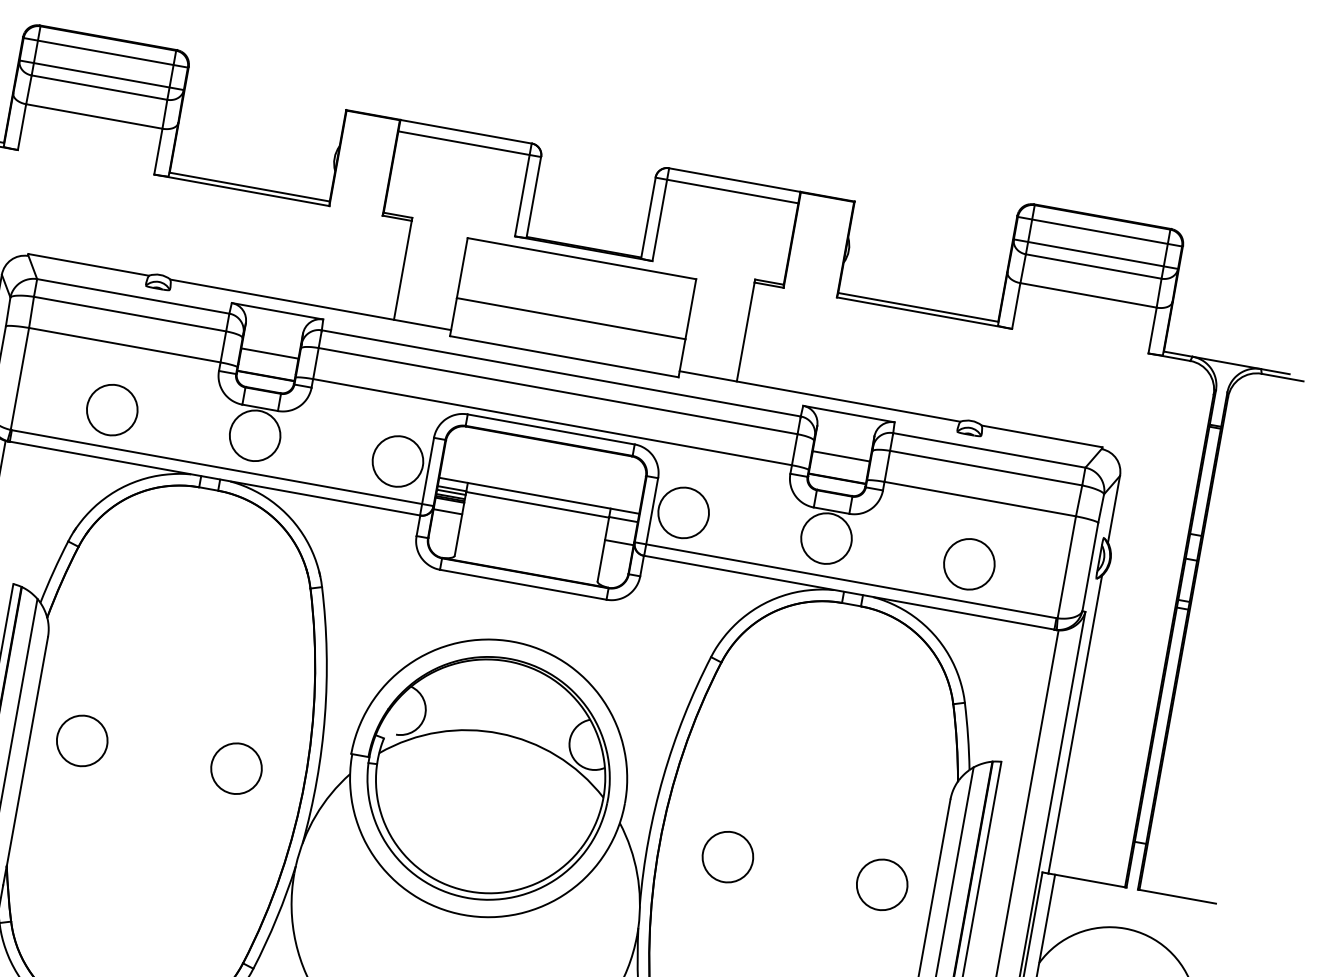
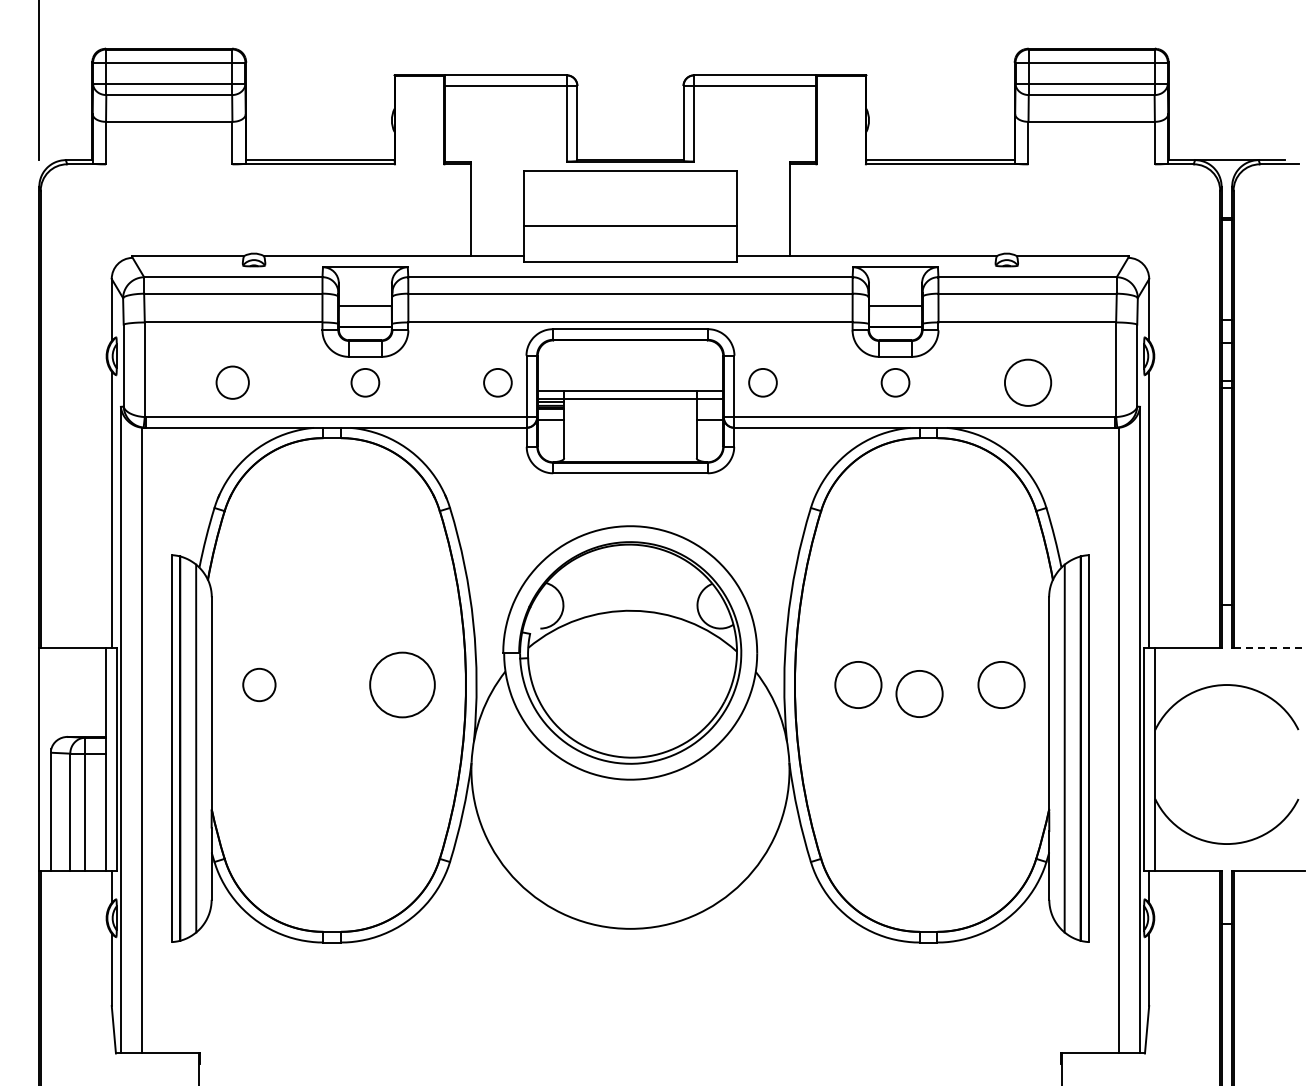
circle: (111, 409) -> (232, 382), size x0.7
circle: (255, 435) -> (365, 382), size x0.6
circle: (397, 461) -> (497, 382), size x0.6
circle: (683, 512) -> (762, 382), size x0.6
circle: (826, 538) -> (895, 382), size x0.6
circle: (82, 740) -> (259, 684), size x0.7
circle: (236, 768) -> (402, 684), size x1.4
circle: (792, 878) -> (919, 693), added
line: (1178, 896) -> (1269, 647), solid -> dashed

